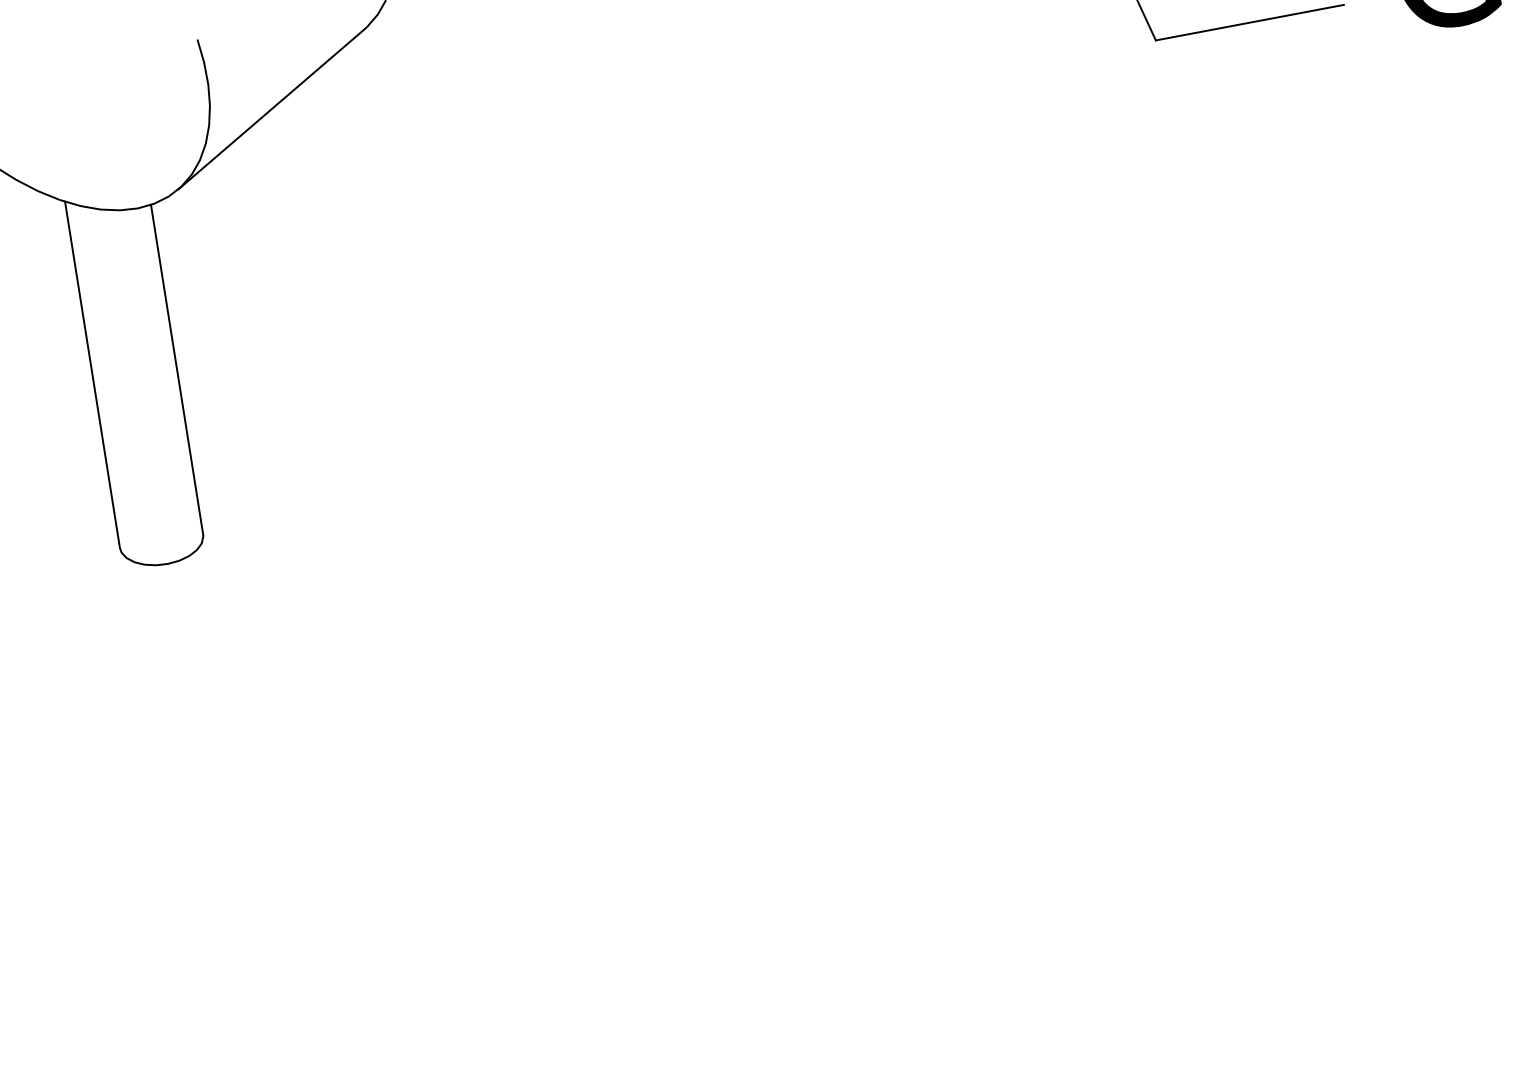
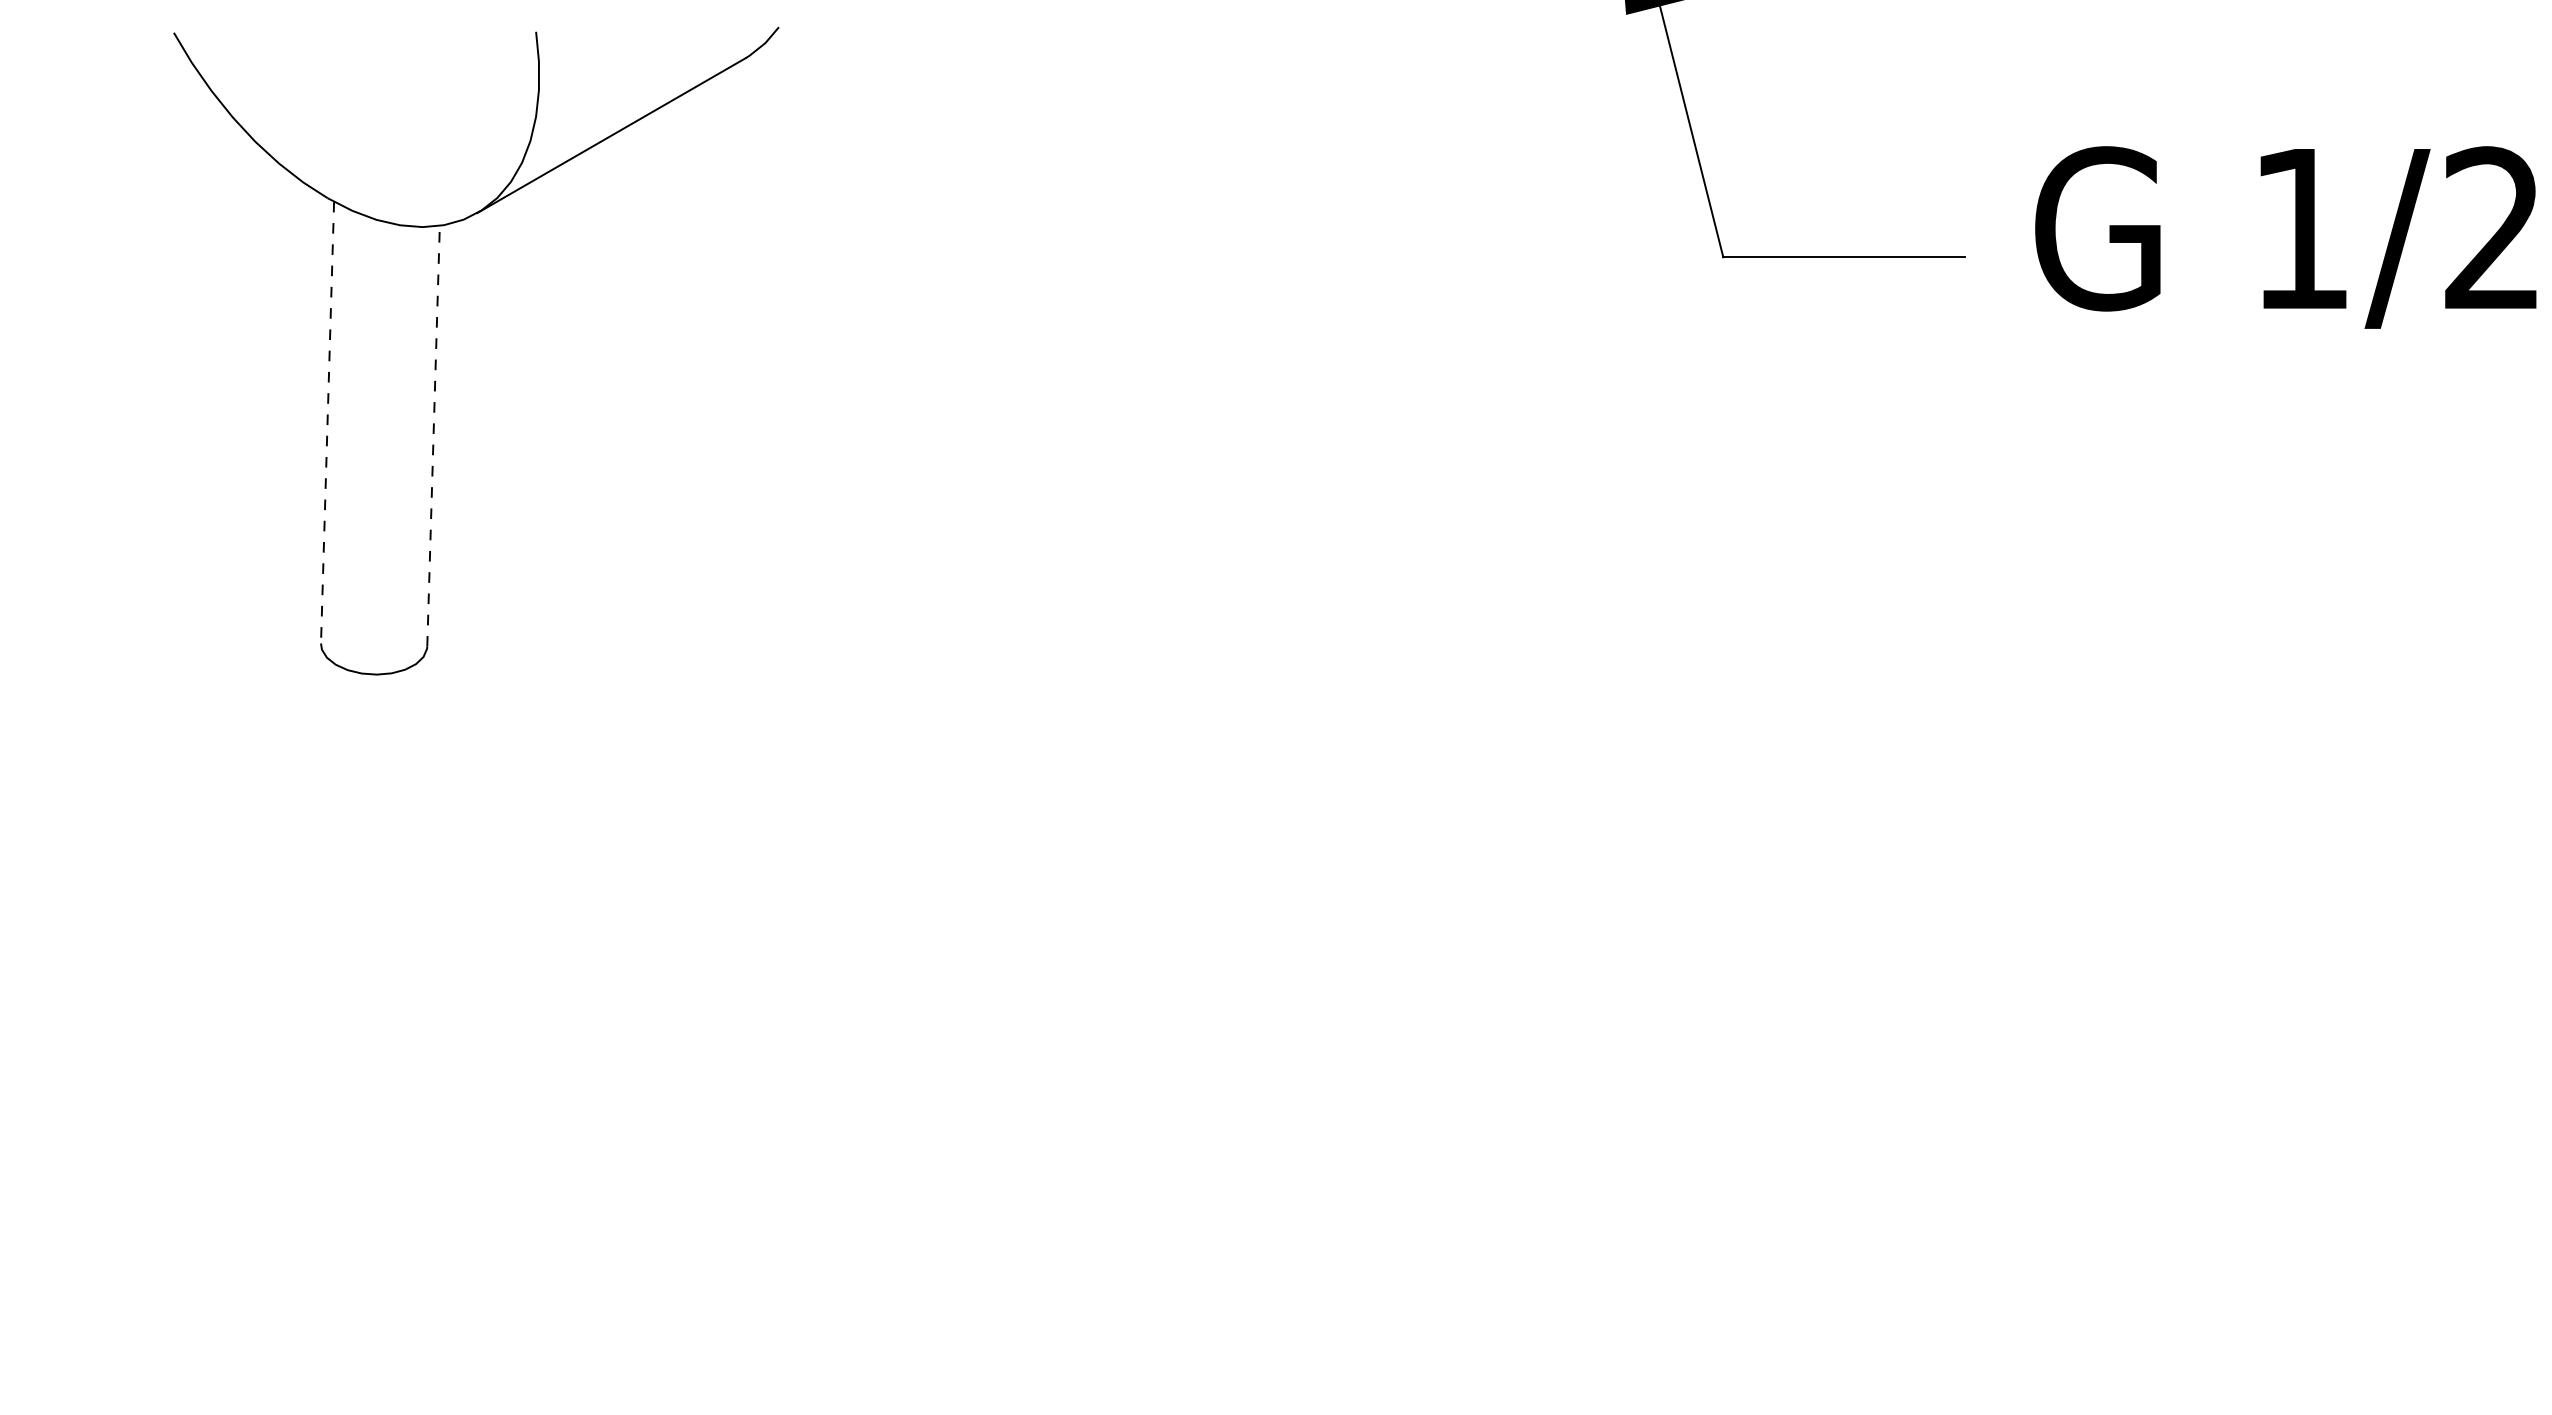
line: (176, 369) -> (433, 435), solid -> dashed
line: (92, 374) -> (327, 422), solid -> dashed

